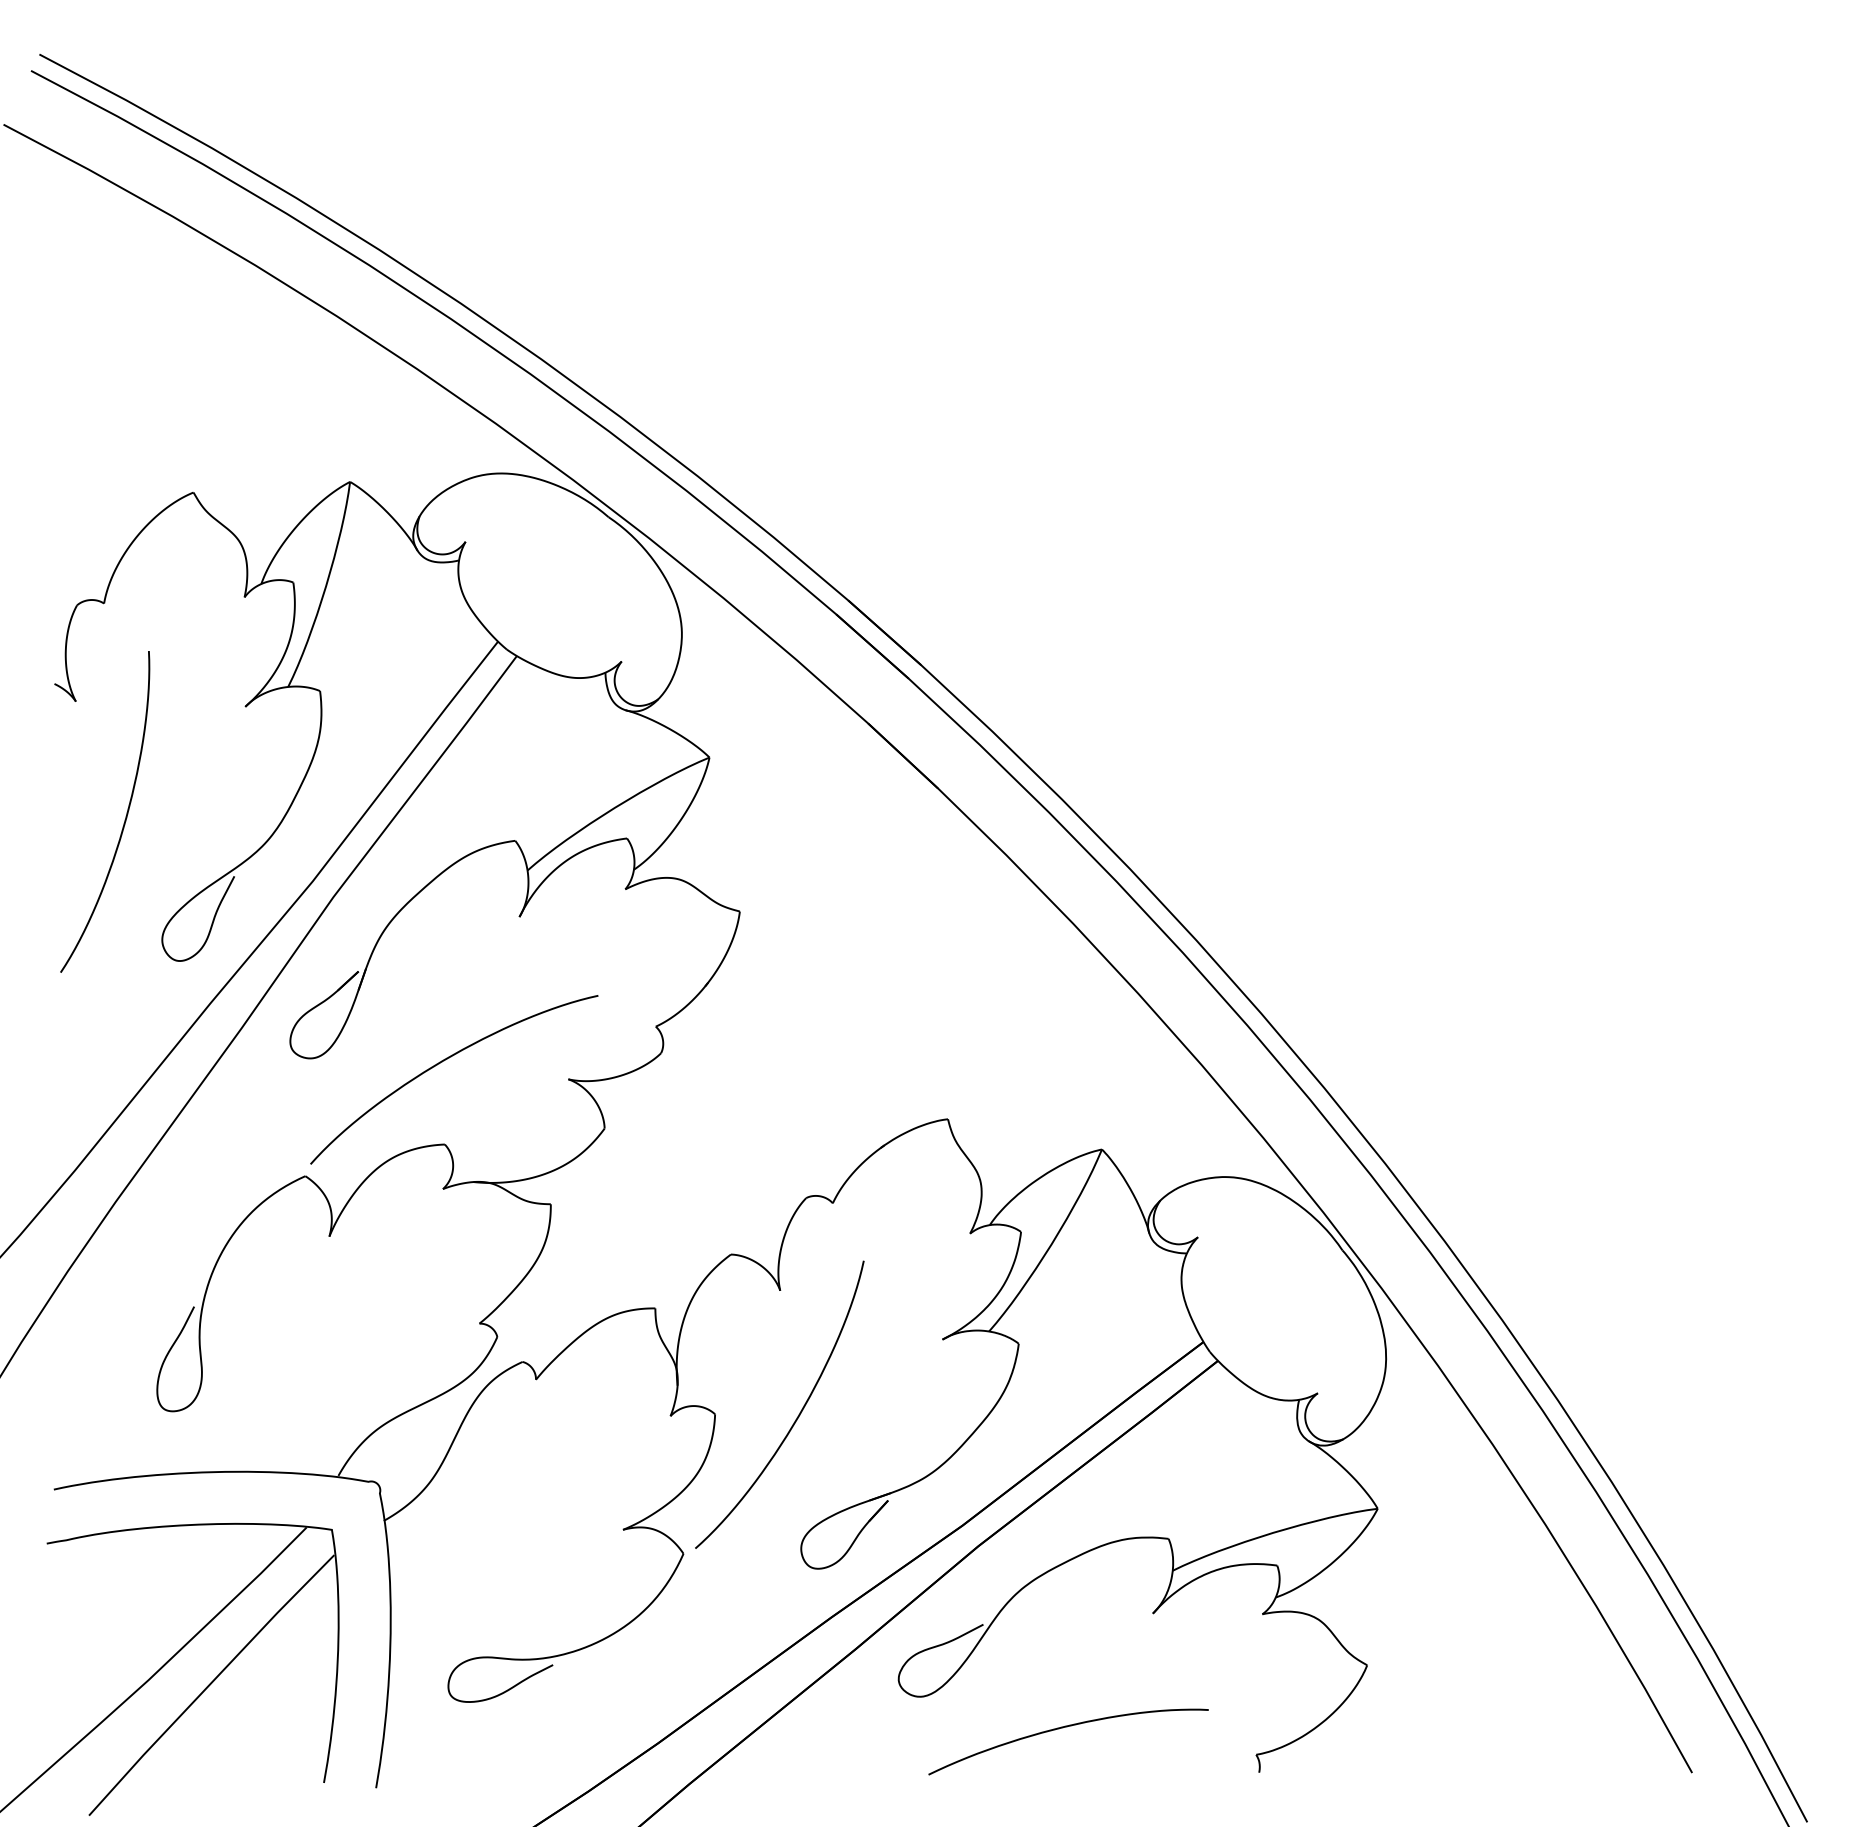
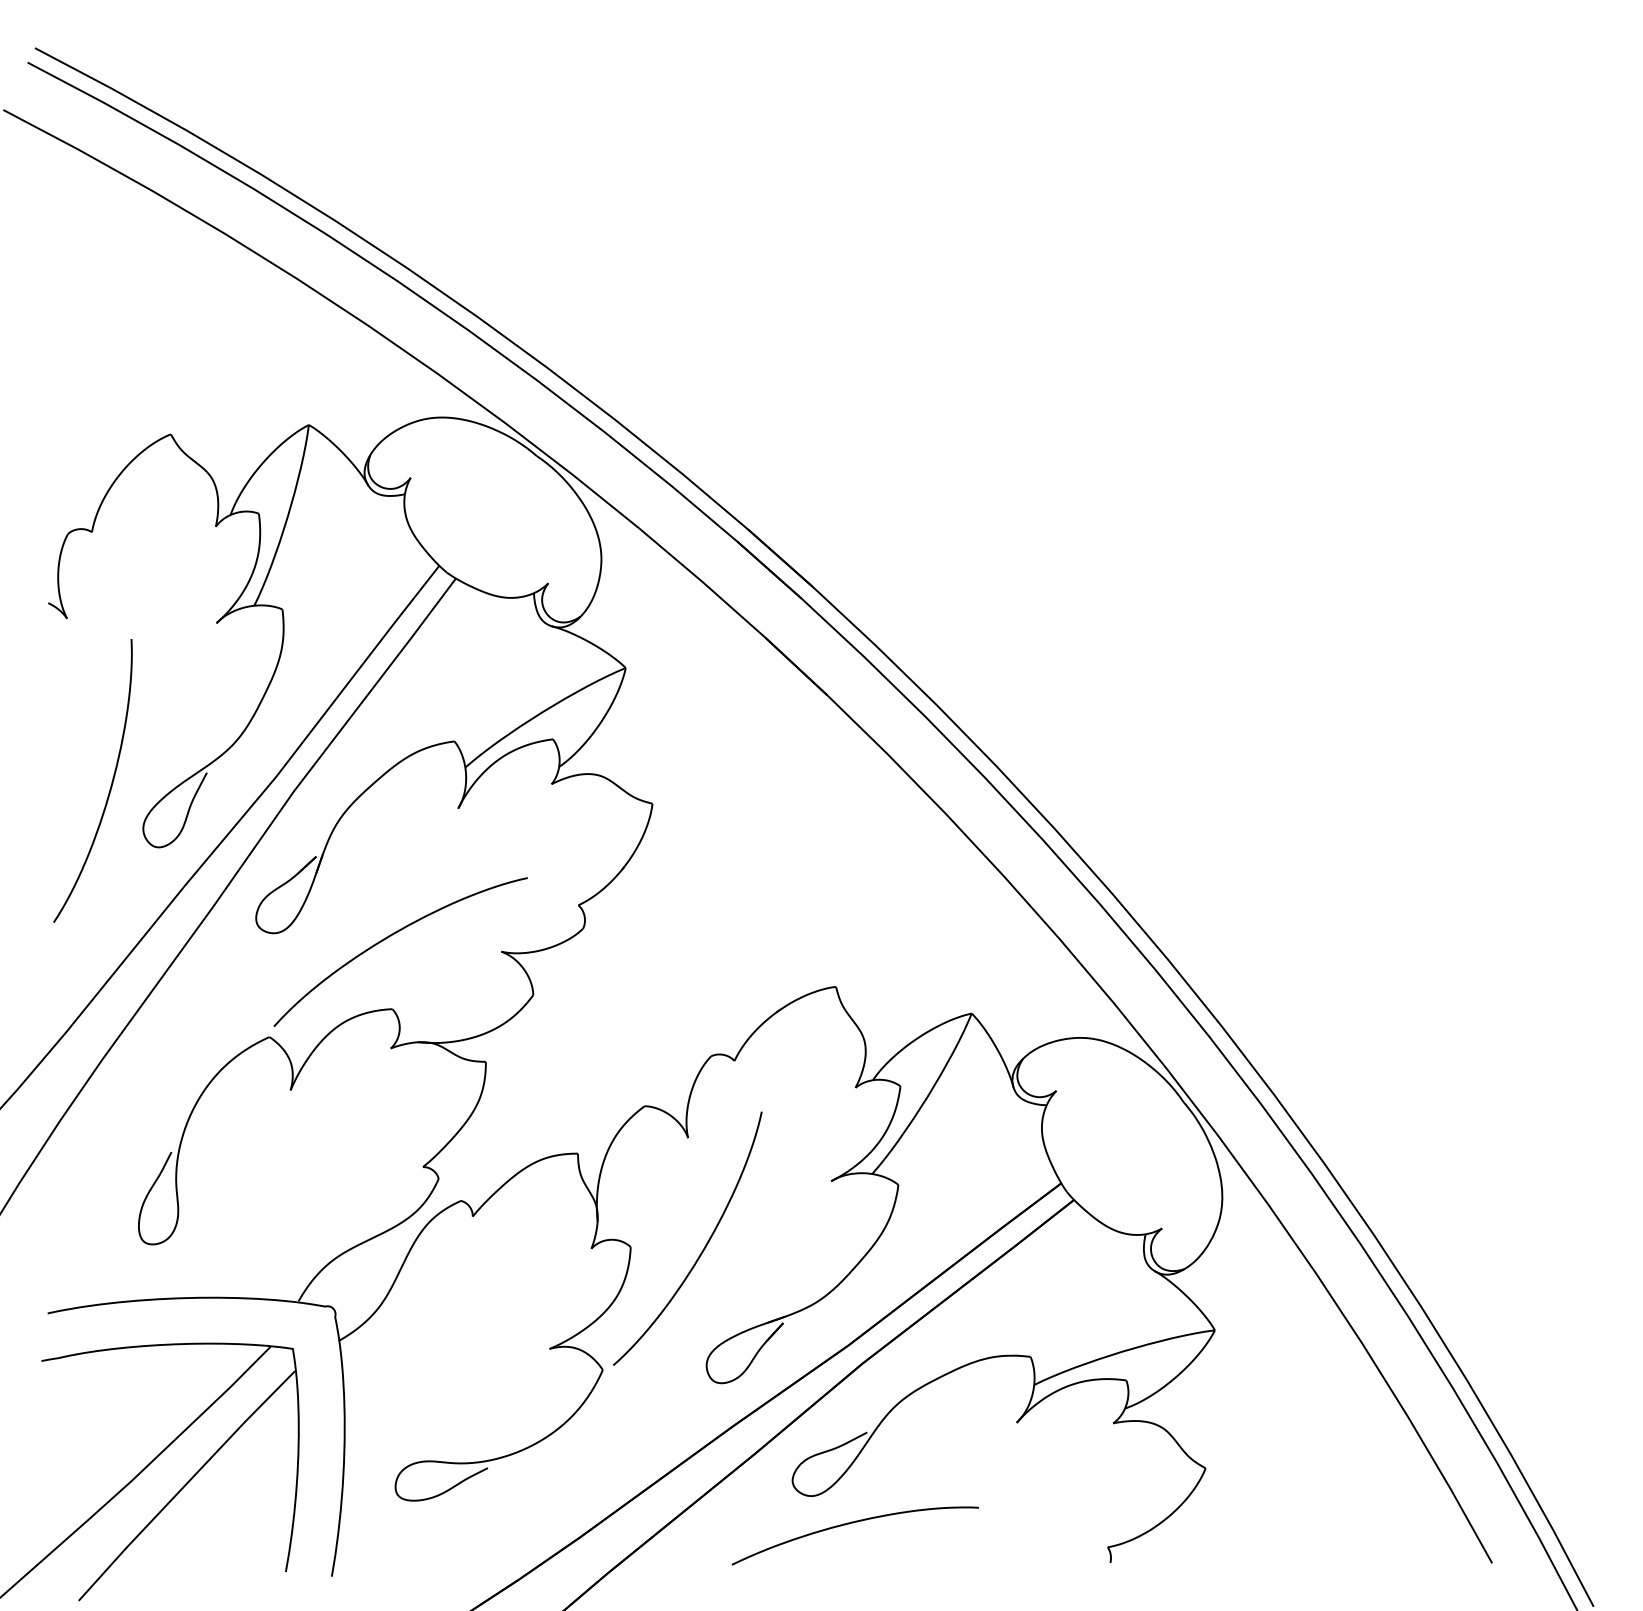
curve: (125, 817) -> (110, 785), moved
curve: (1066, 1727) -> (853, 1523), moved

